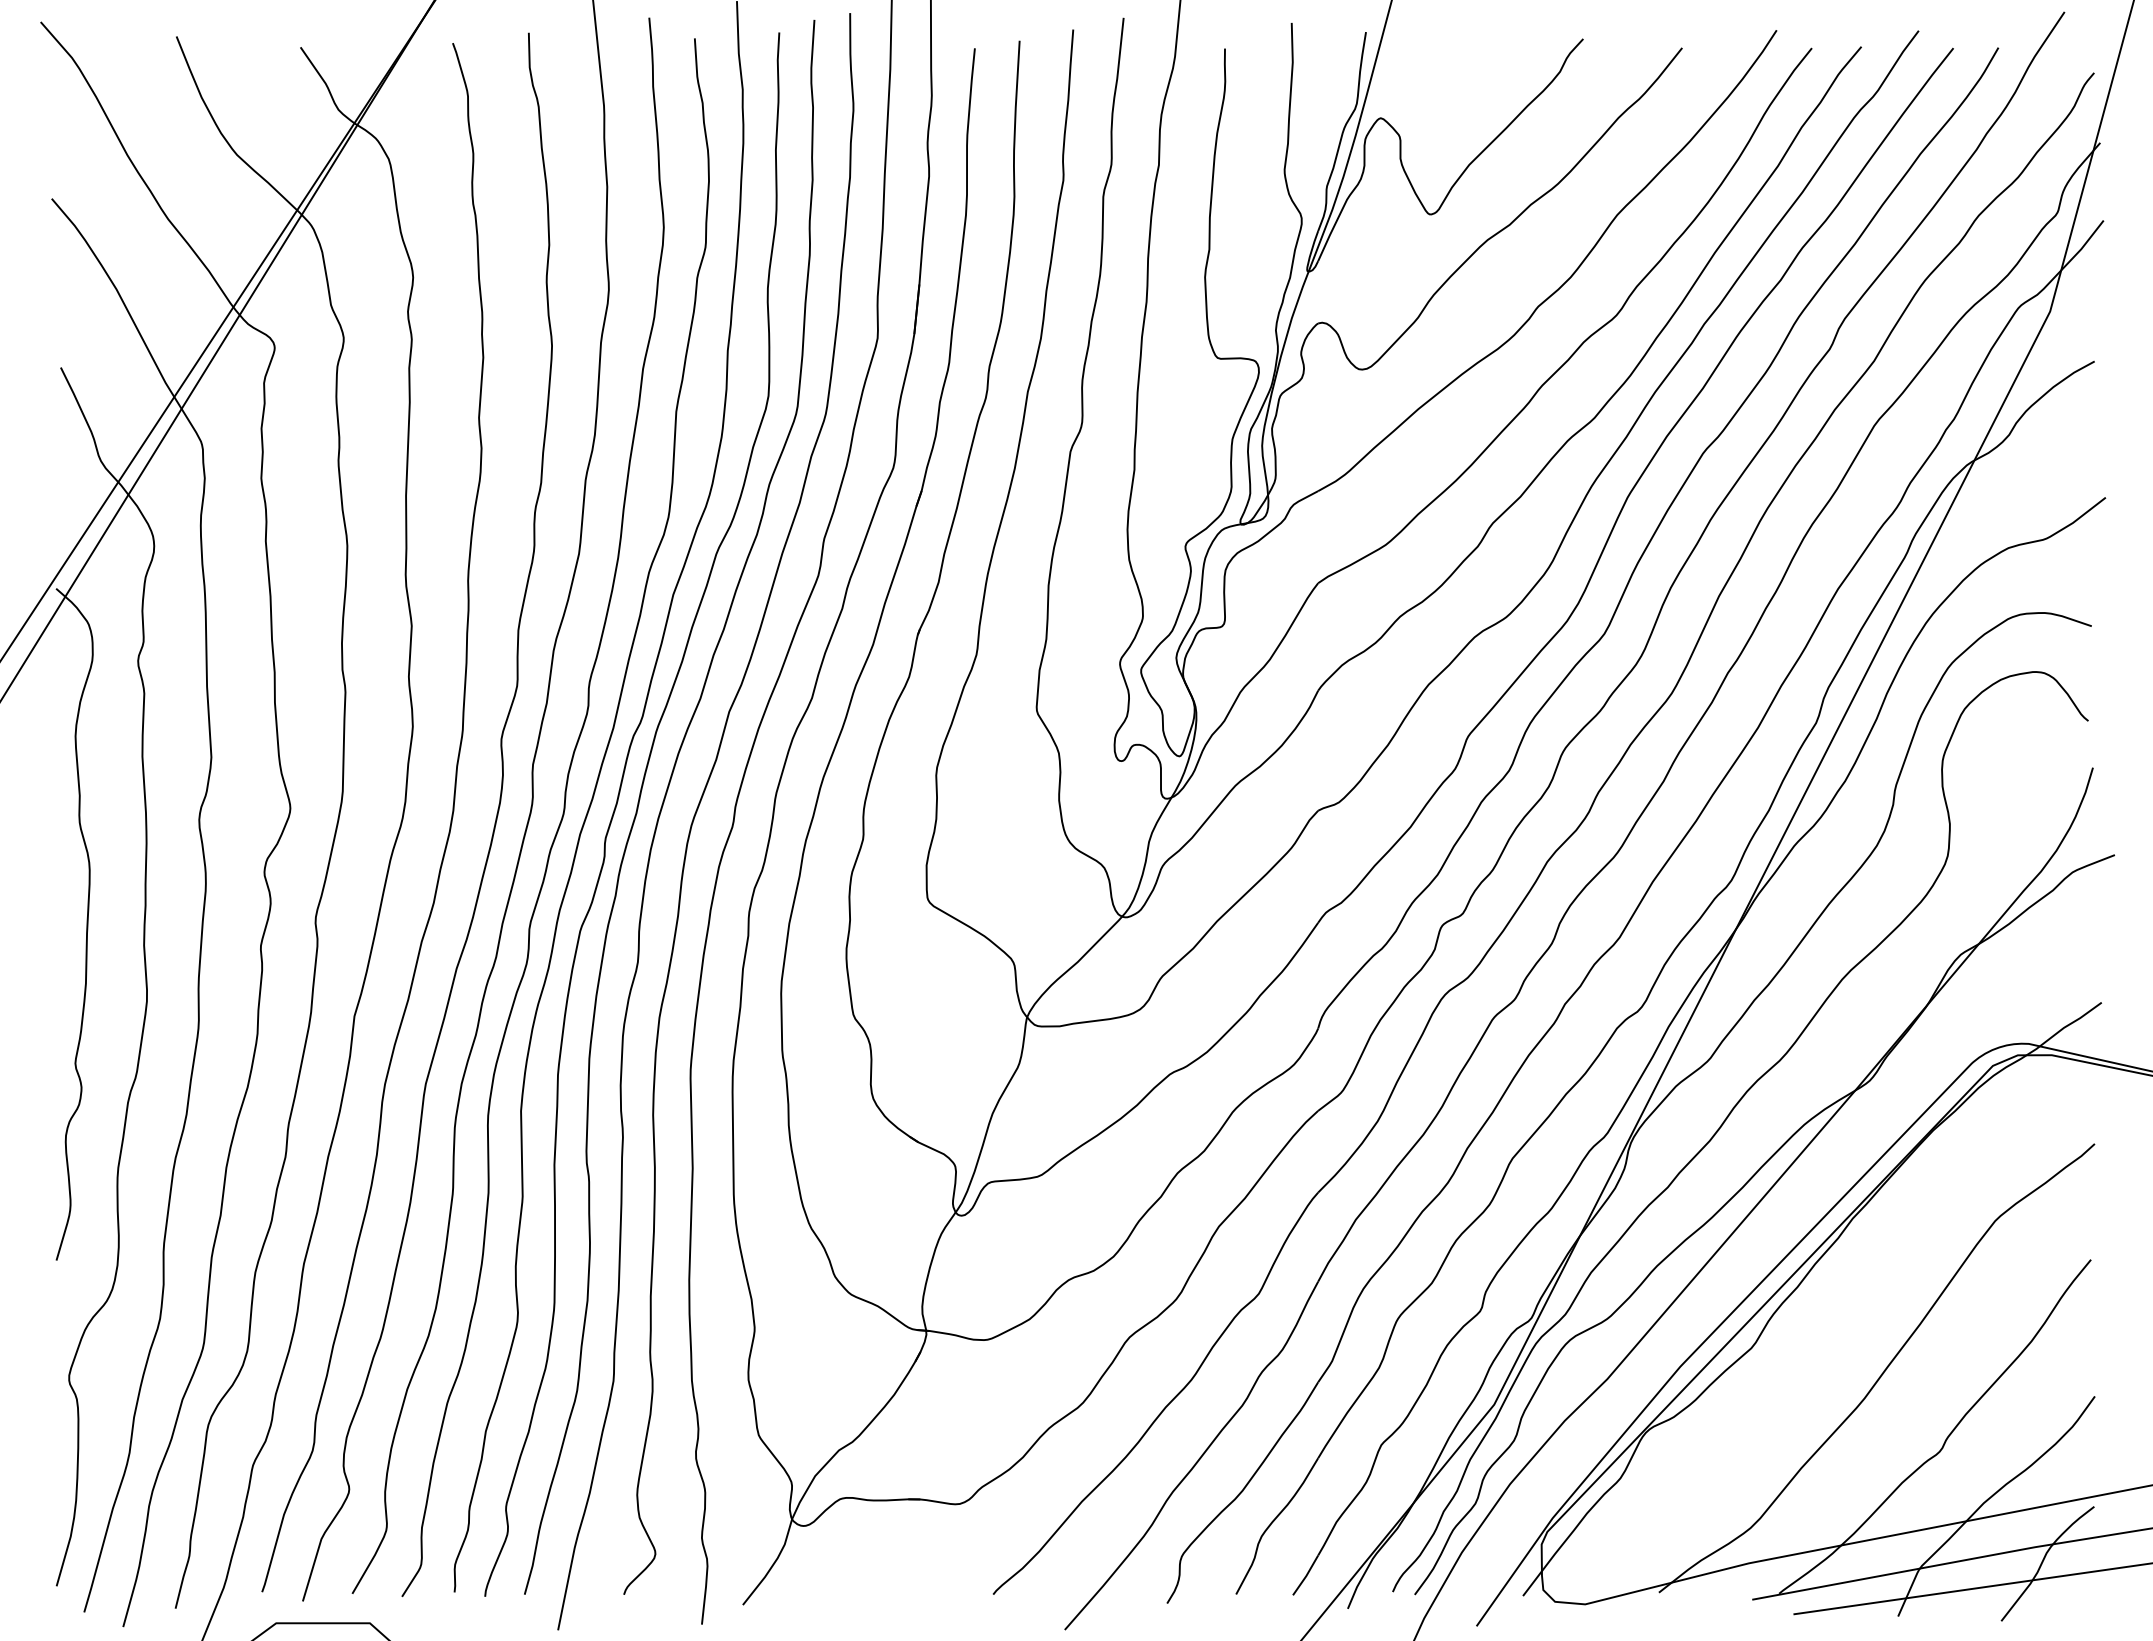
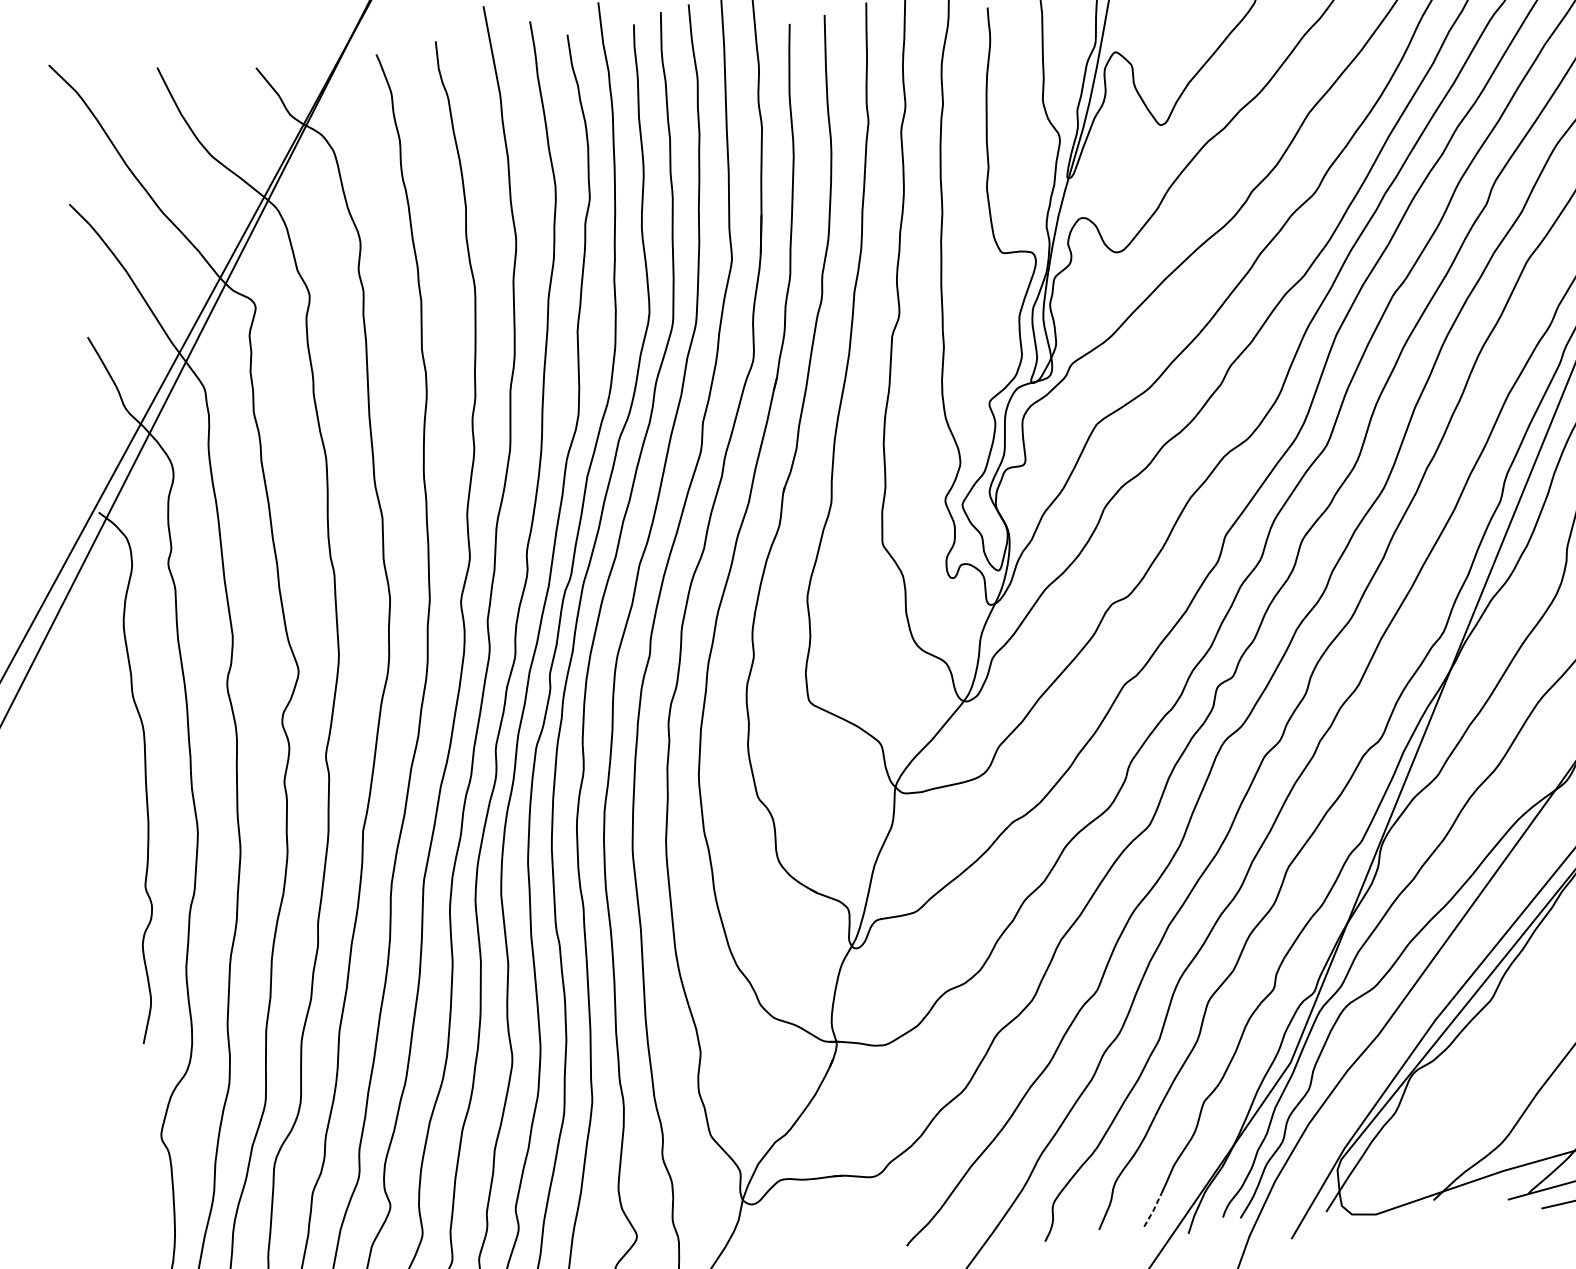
line: (1306, 1576) -> (1153, 1210), solid -> dashed

